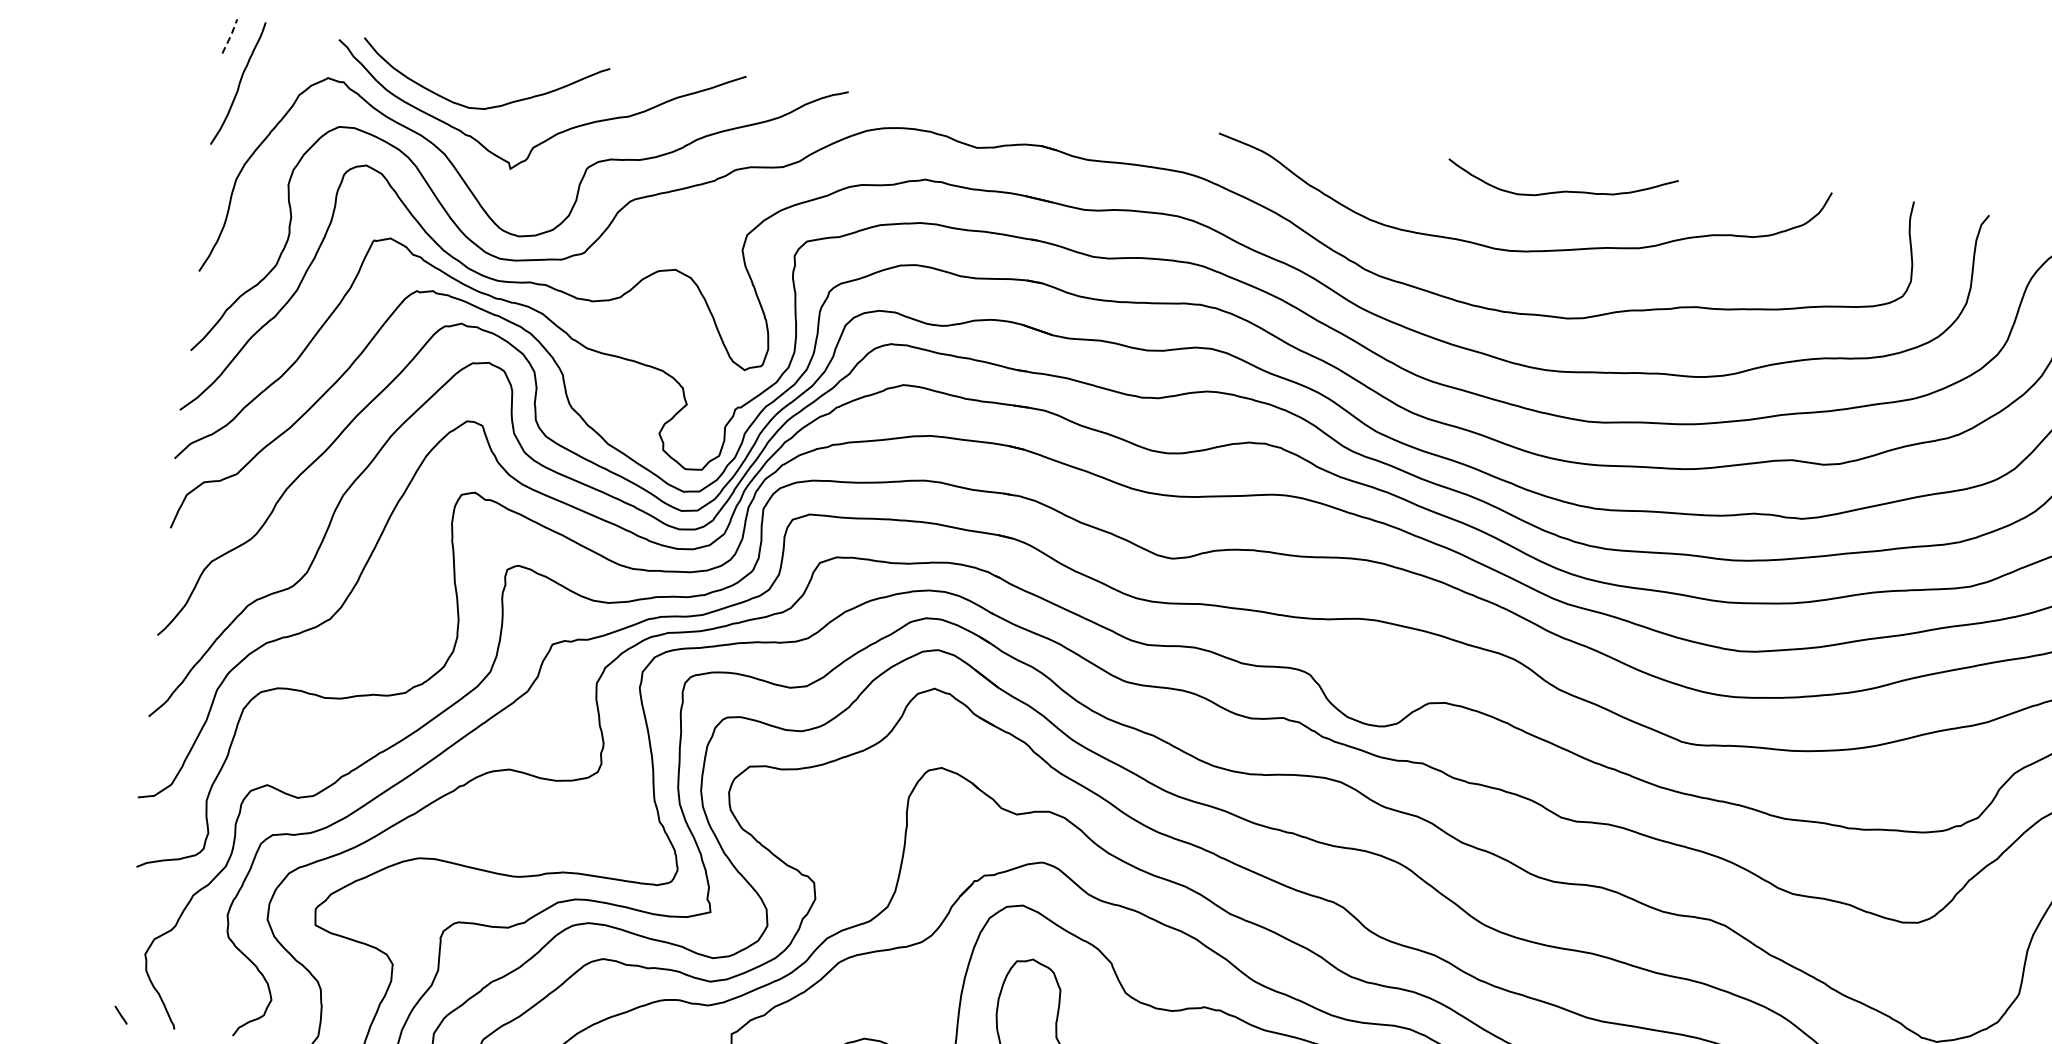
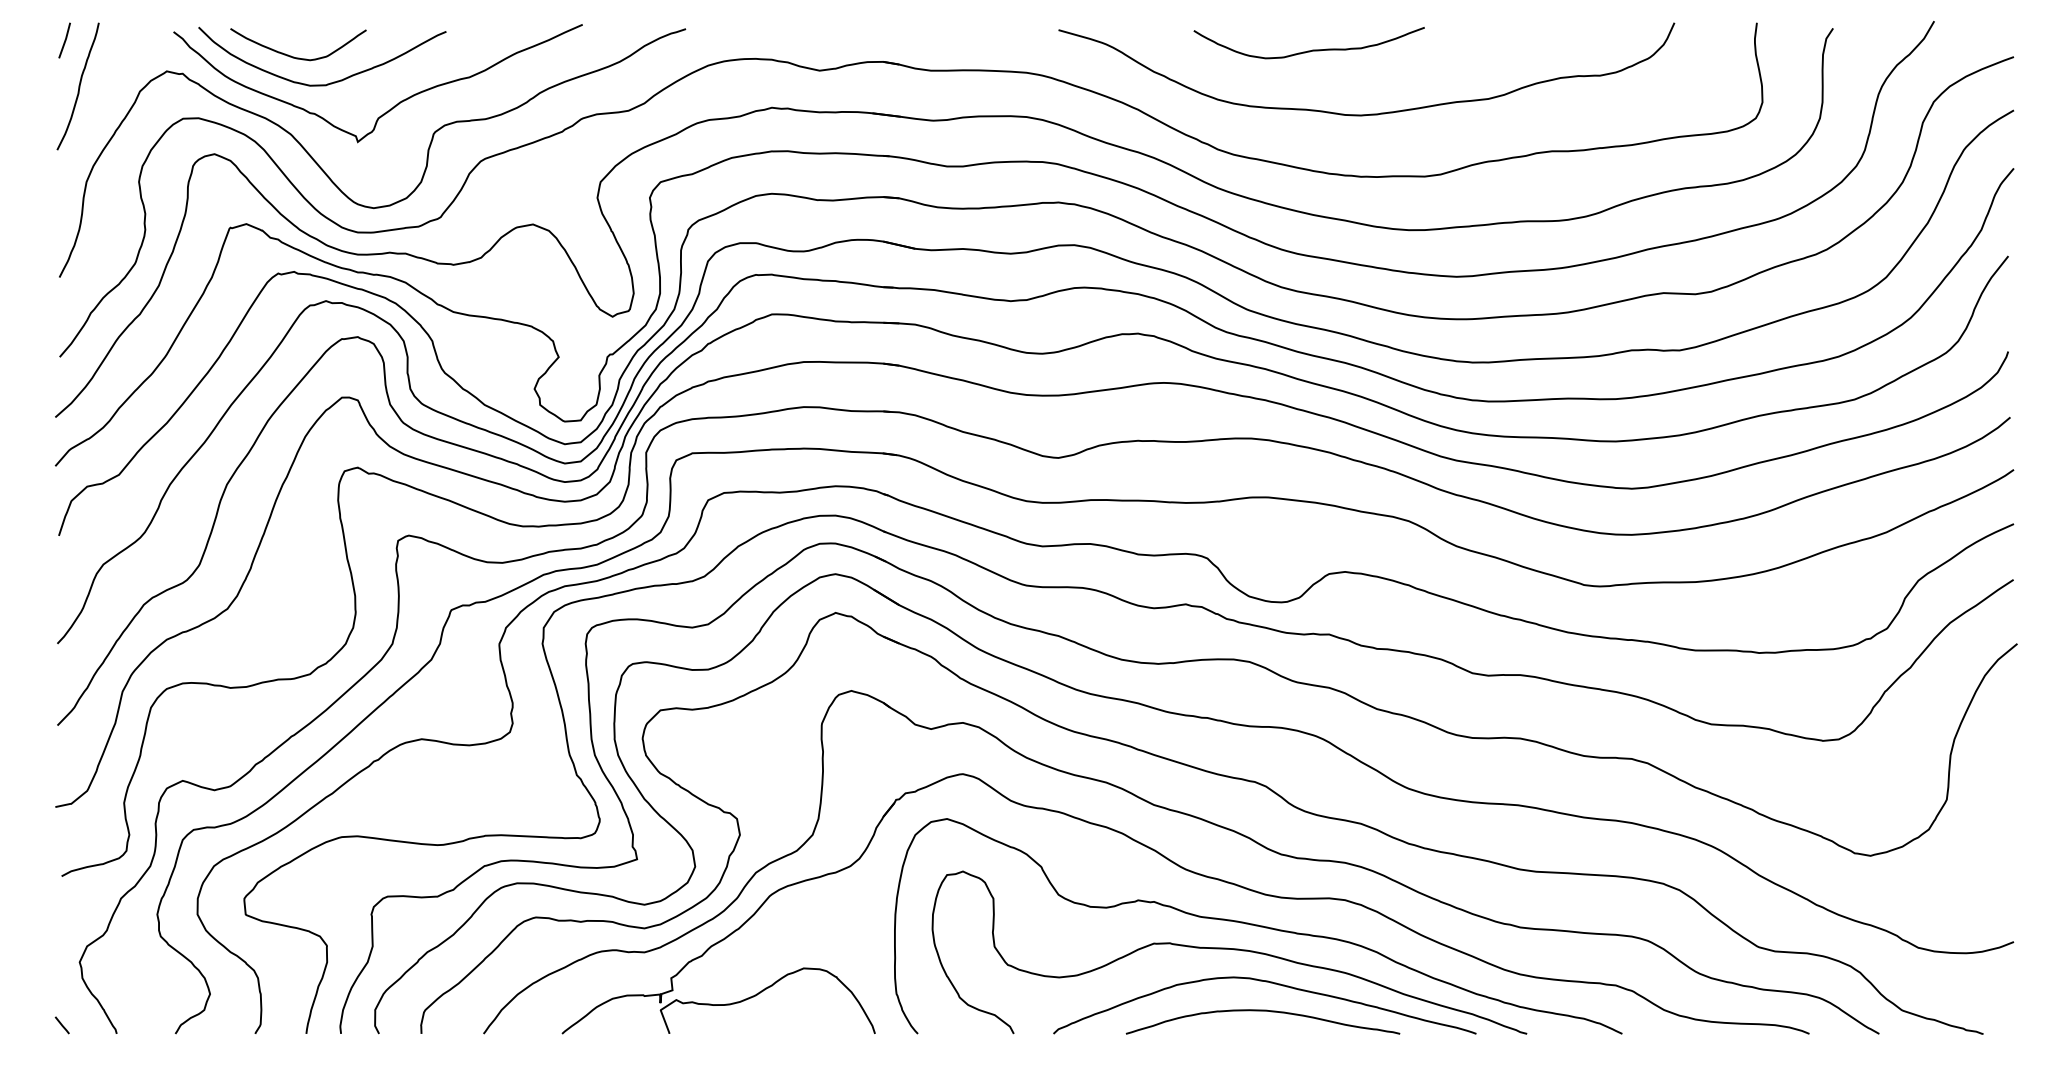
line: (230, 35) -> (65, 39), dashed -> solid
curve: (456, 77) -> (294, 56), added
curve: (1560, 191) -> (1308, 50), moved

